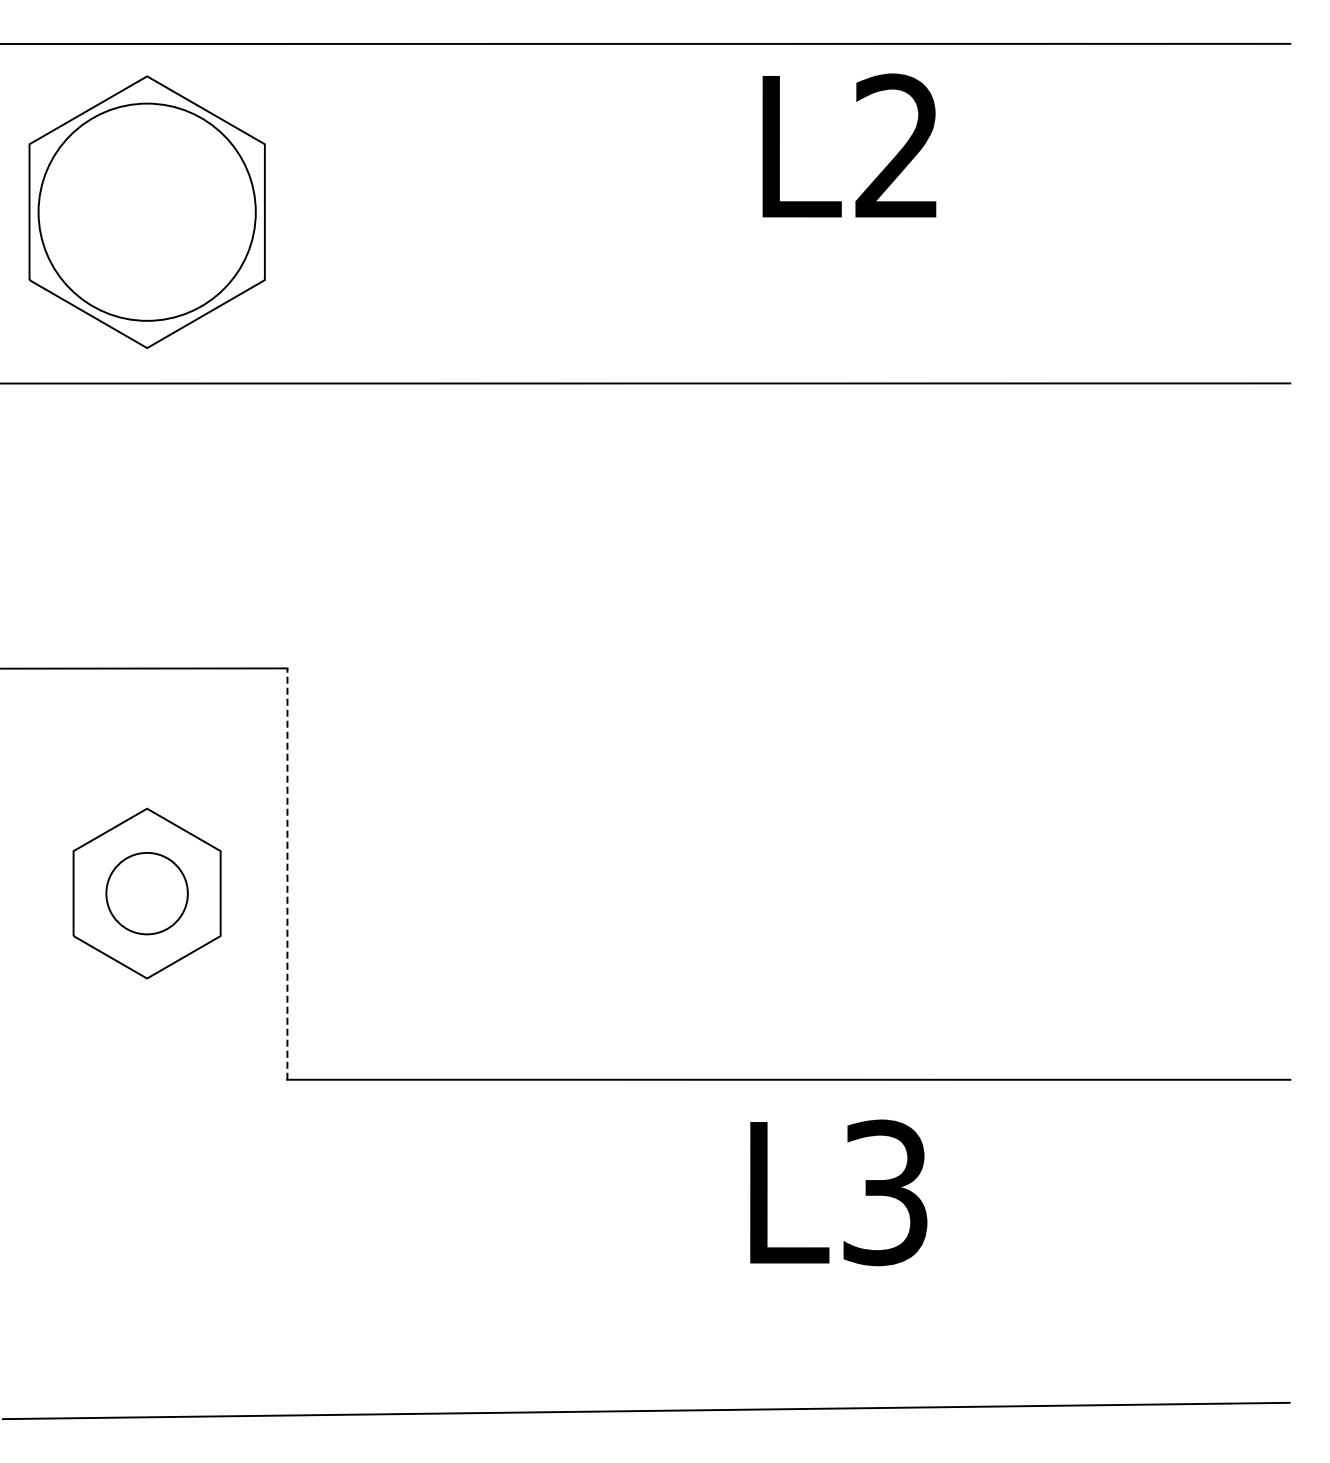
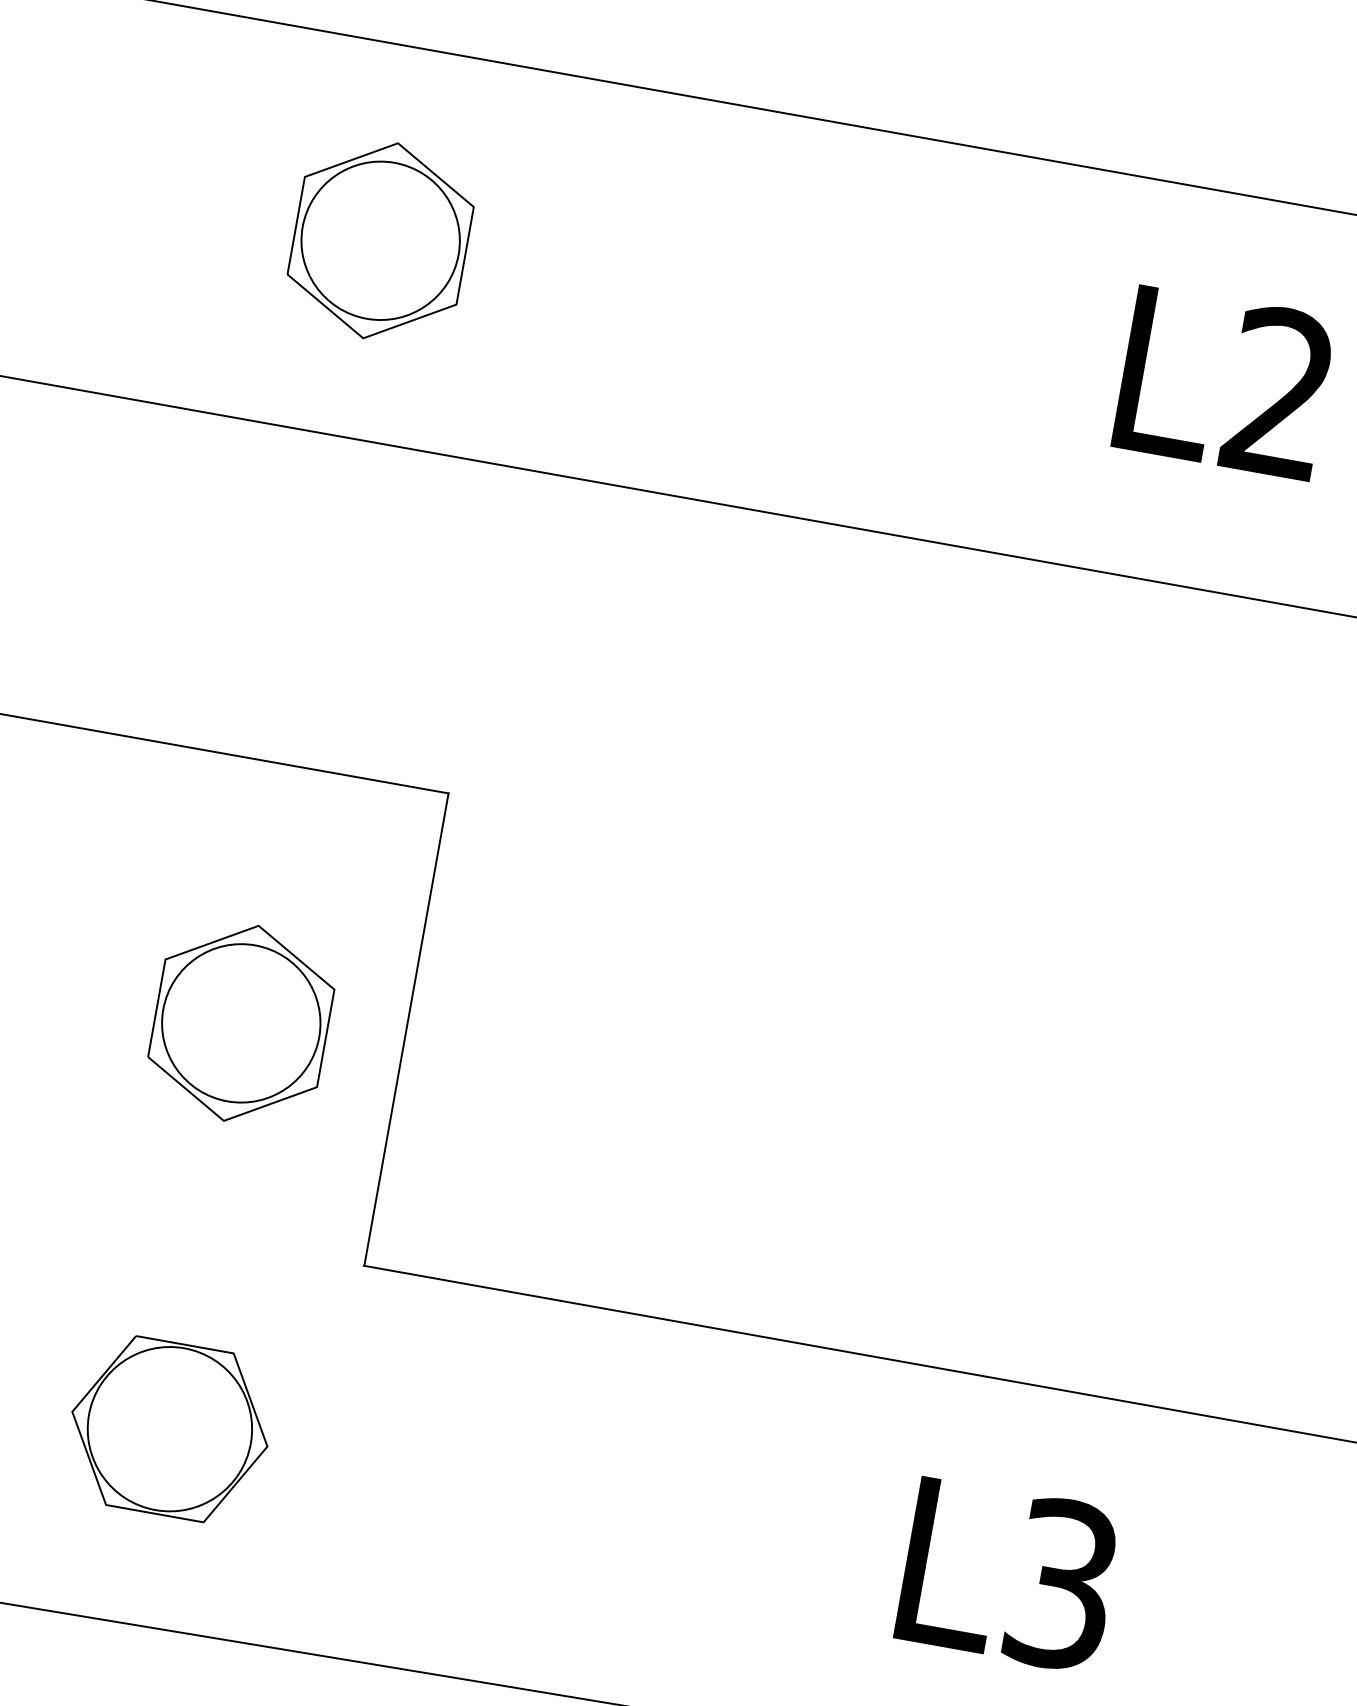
text: (849, 145) -> (1224, 381), moved
part: (146, 212) -> (379, 240), size x0.62
line: (287, 874) -> (406, 1030), dashed -> solid
circle: (147, 893) -> (241, 1023), size x1.67
text: (838, 1192) -> (1008, 1574), moved
part: (147, 1246) -> (169, 1428), added

